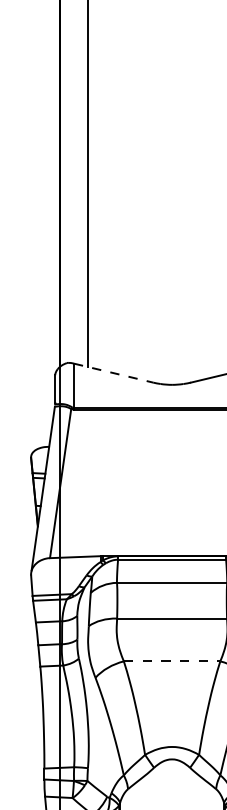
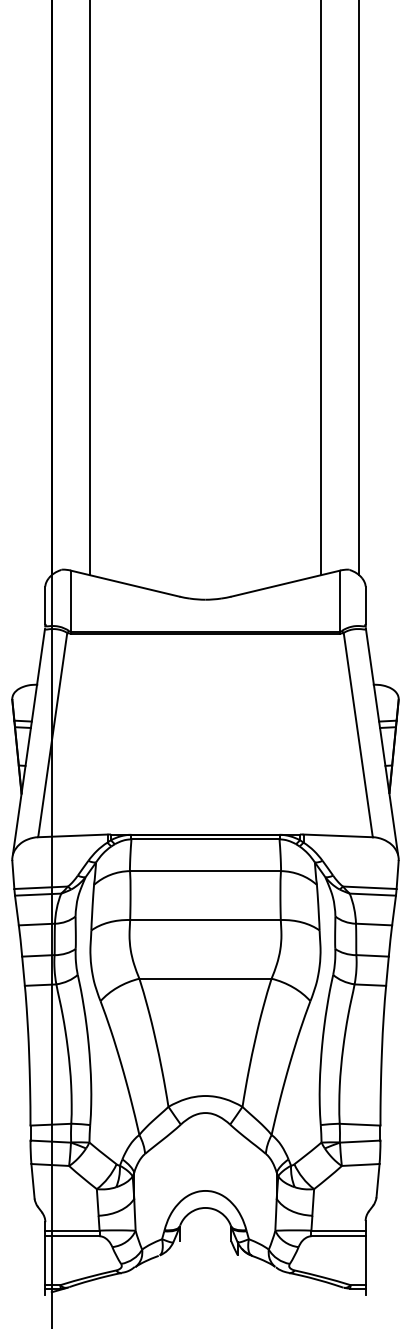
line: (113, 373) -> (125, 583), dashed -> solid
line: (172, 661) -> (205, 978), dashed -> solid

